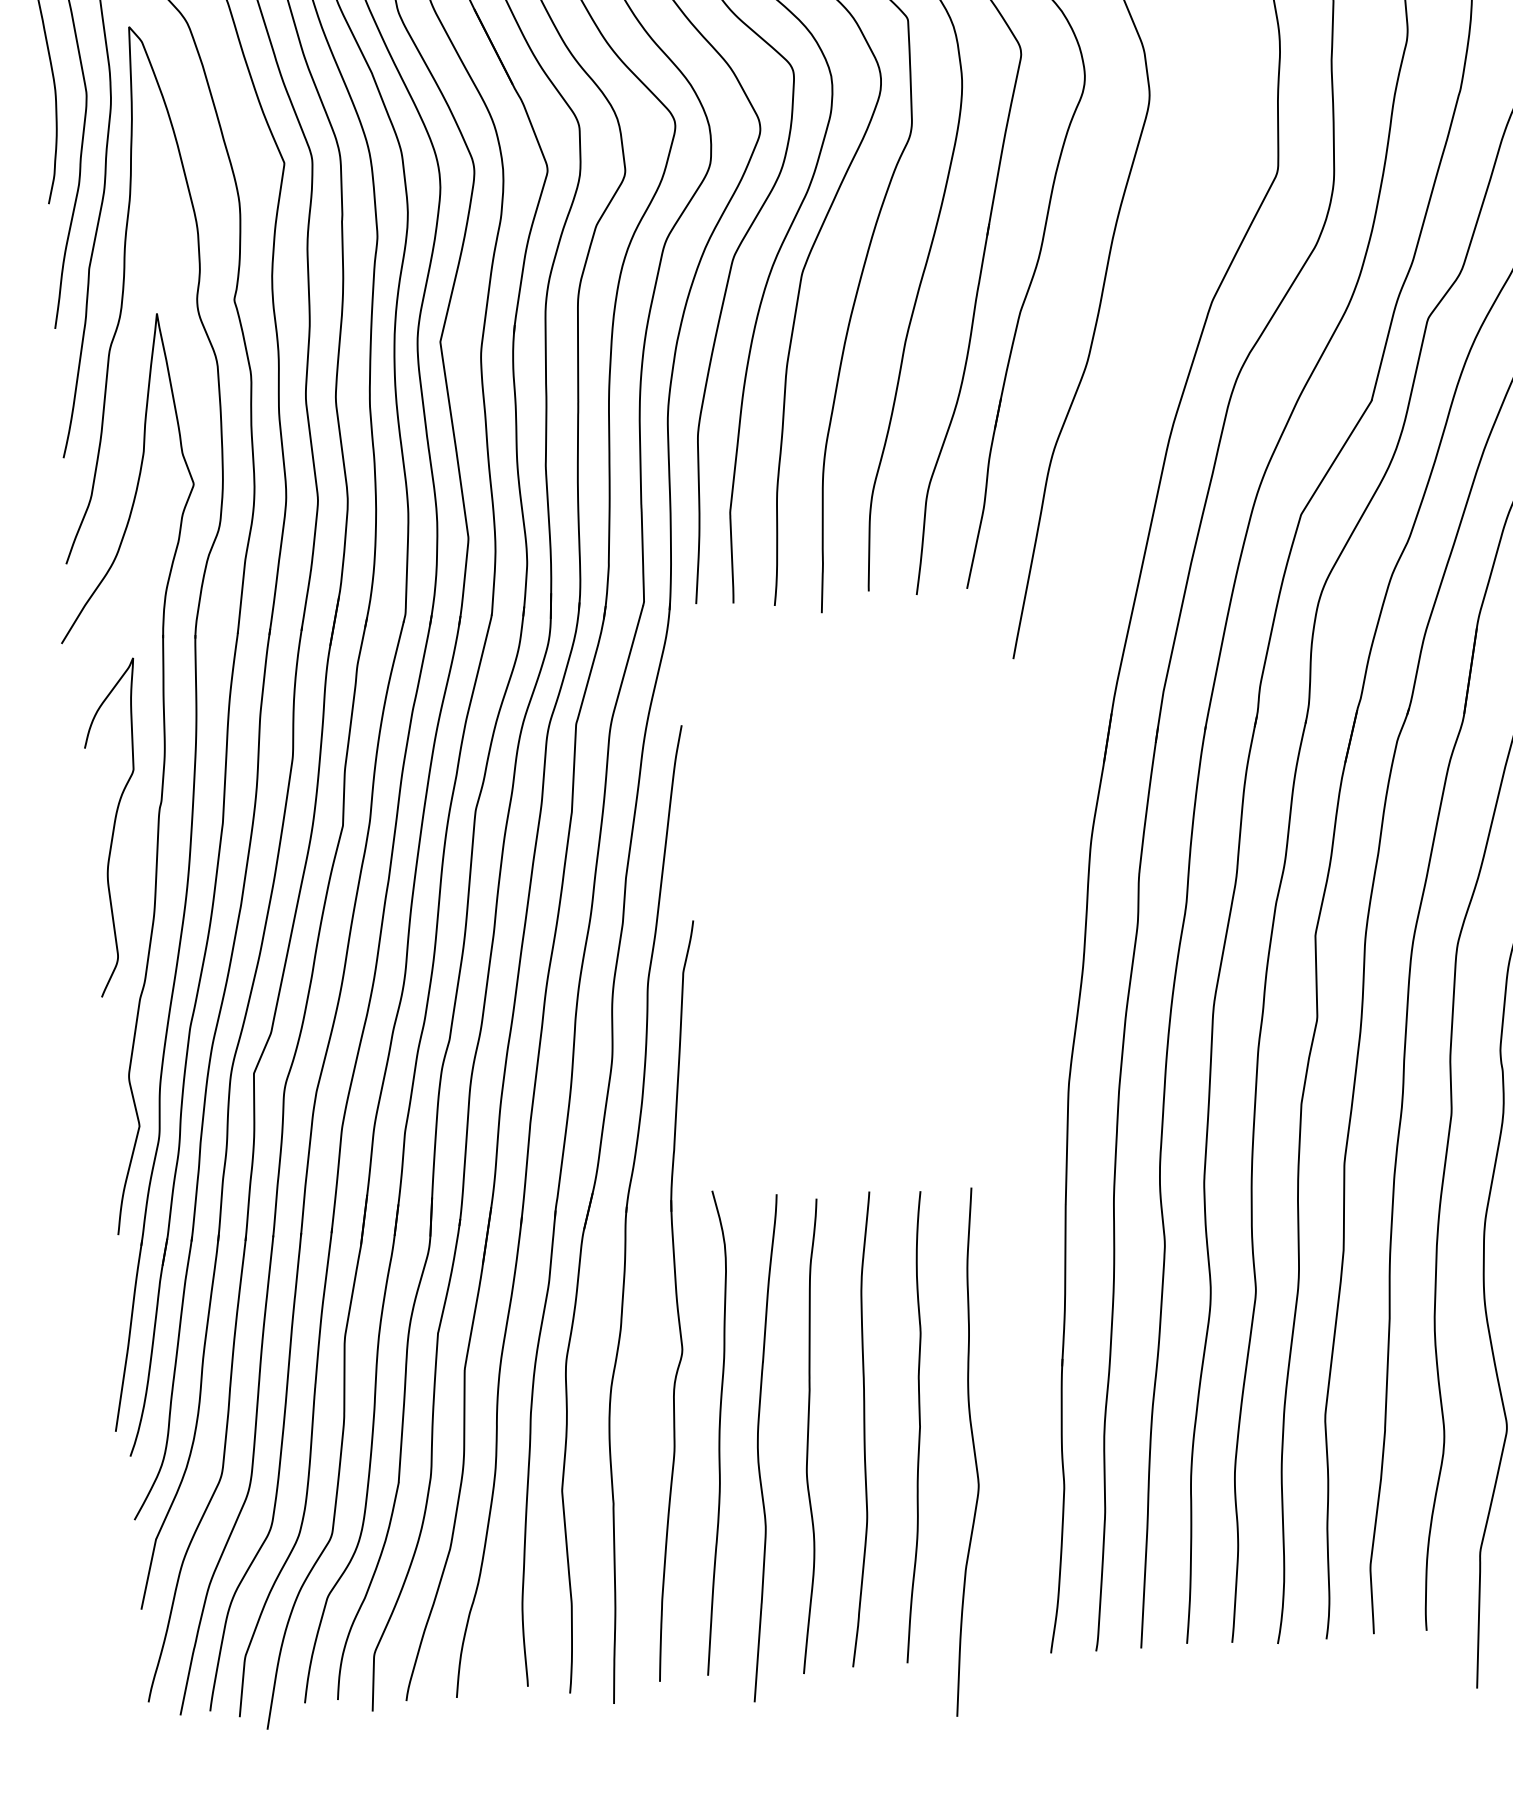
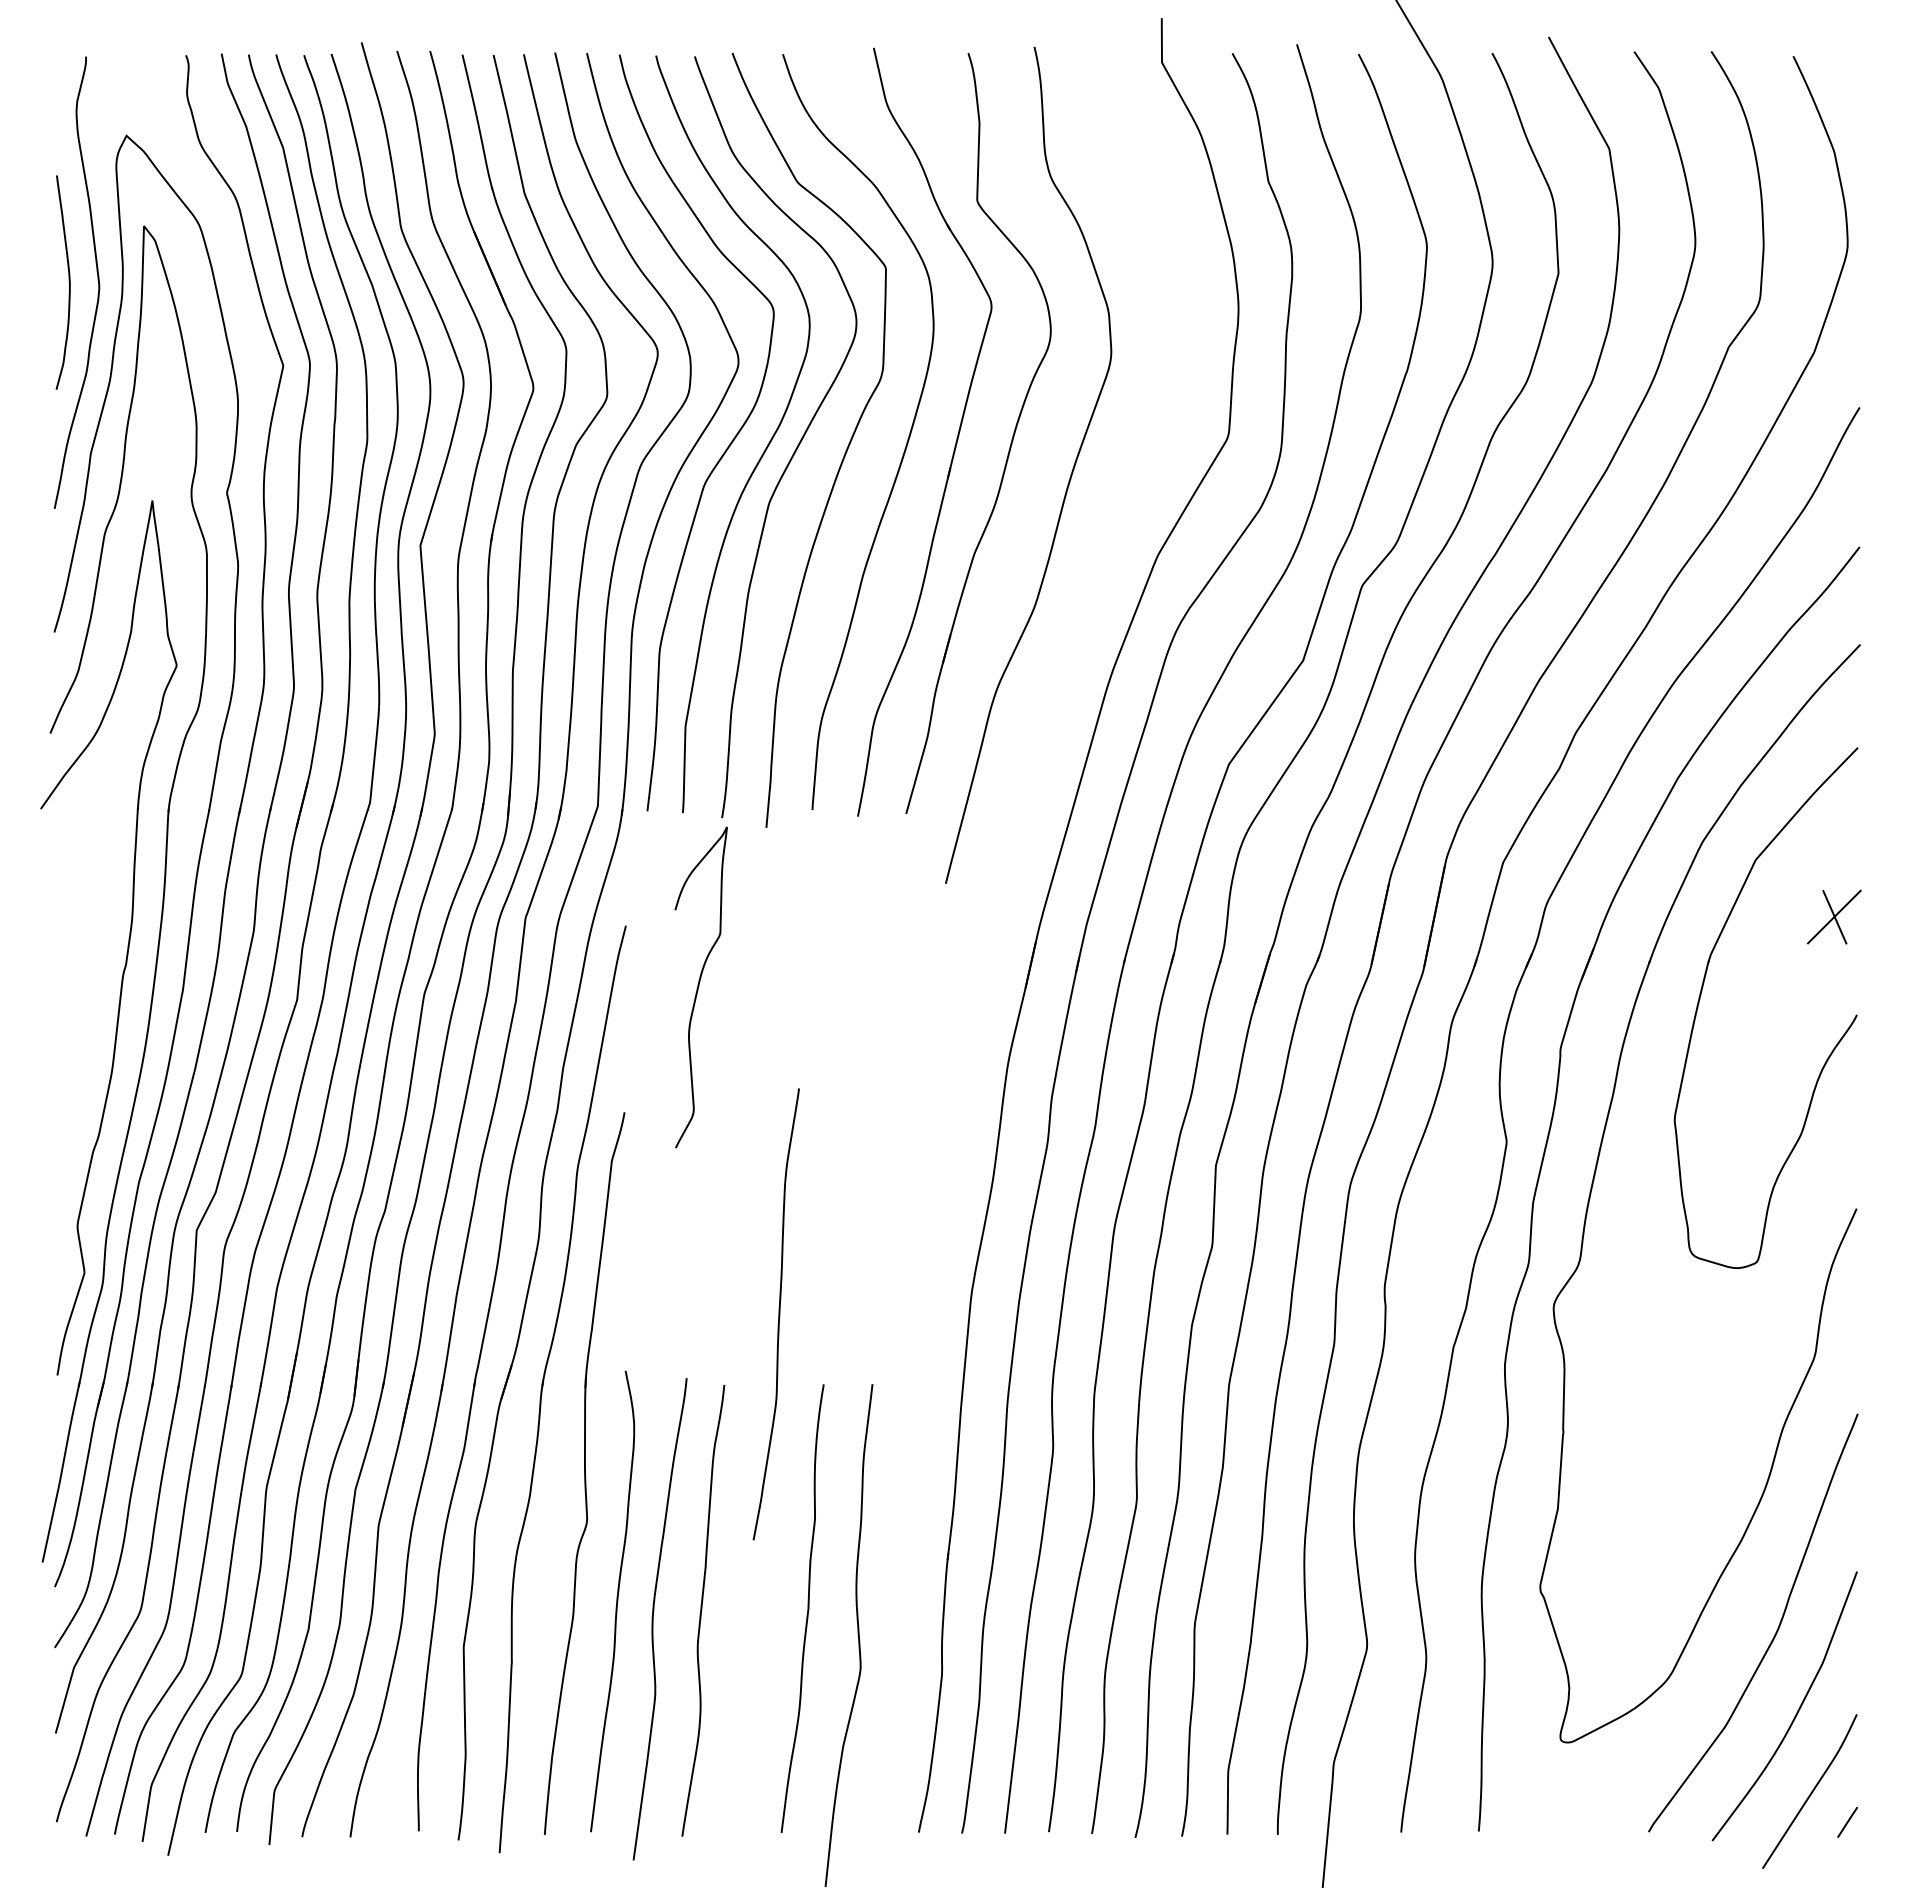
curve: (115, 826) -> (699, 986), moved
curve: (863, 1429) -> (778, 1314), moved

